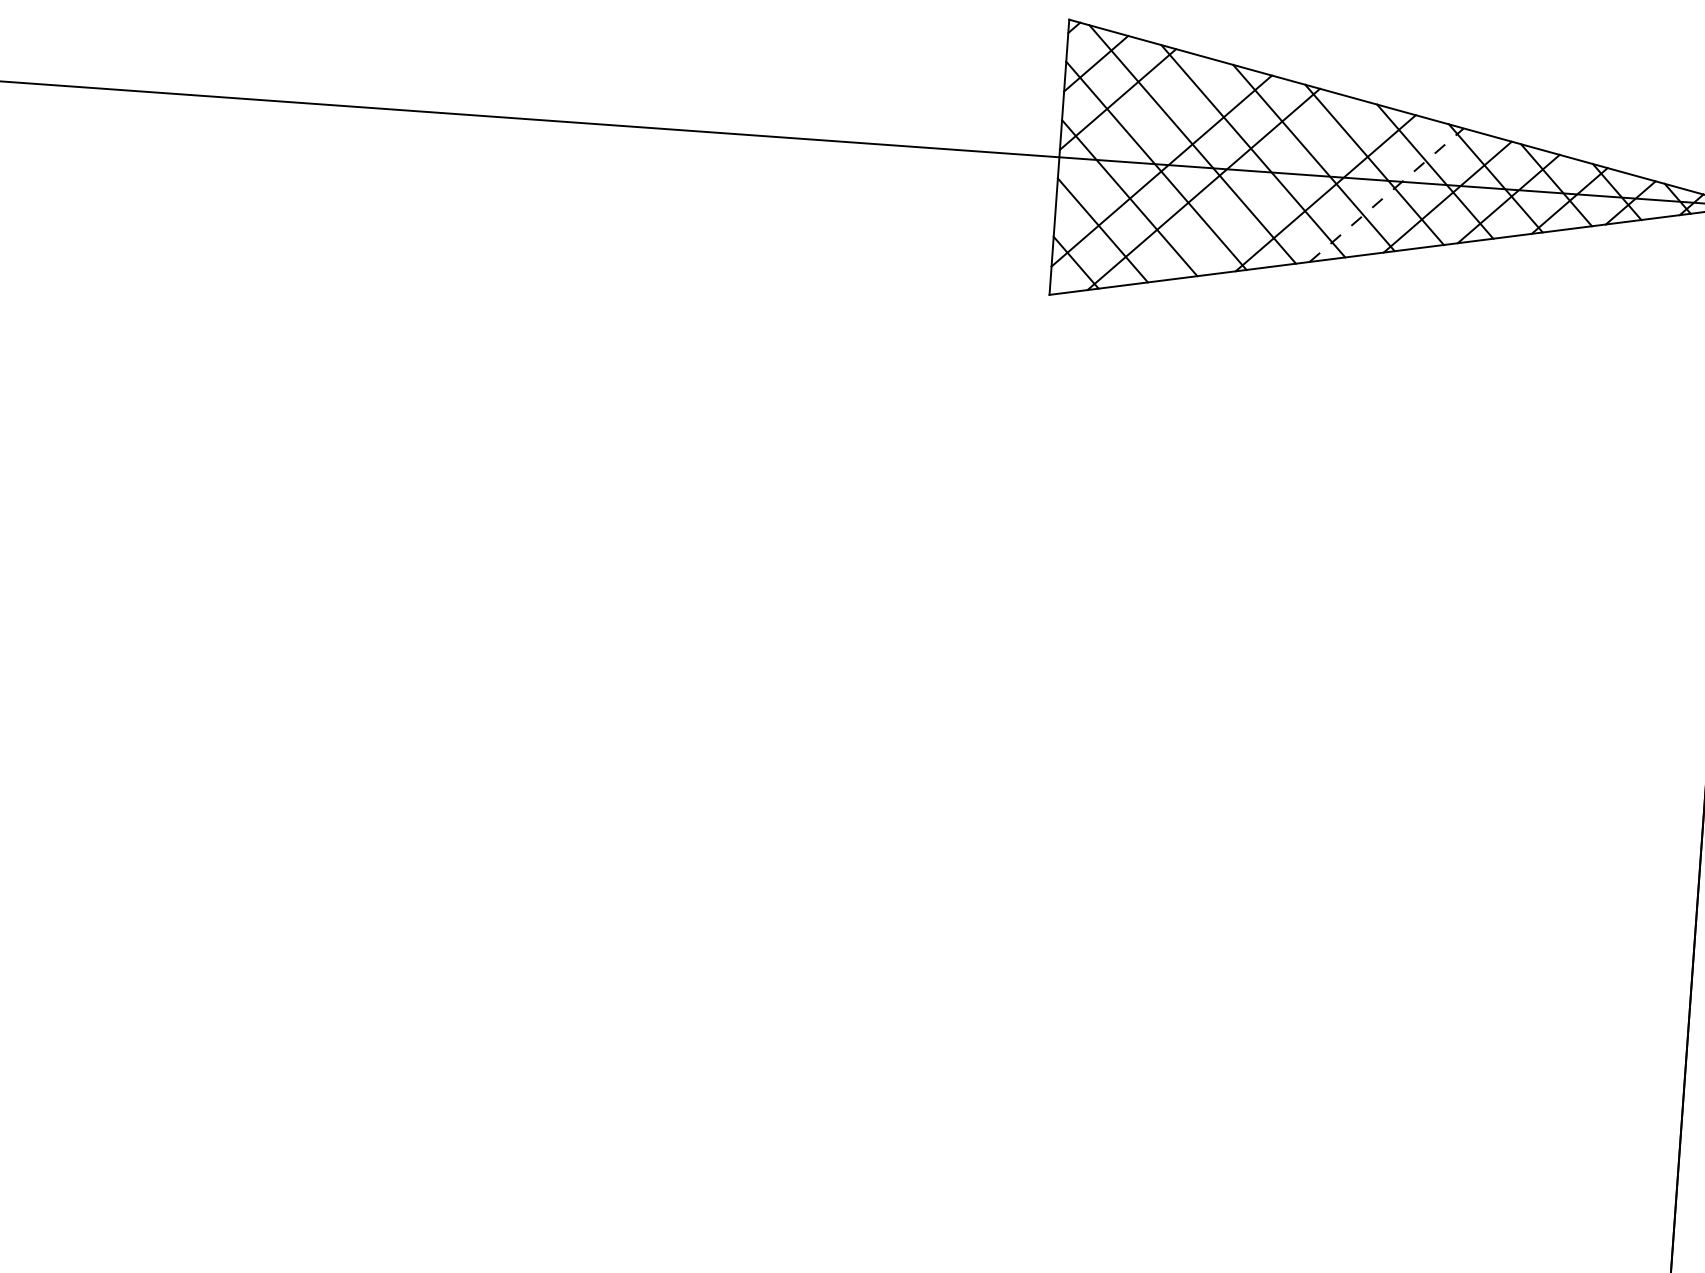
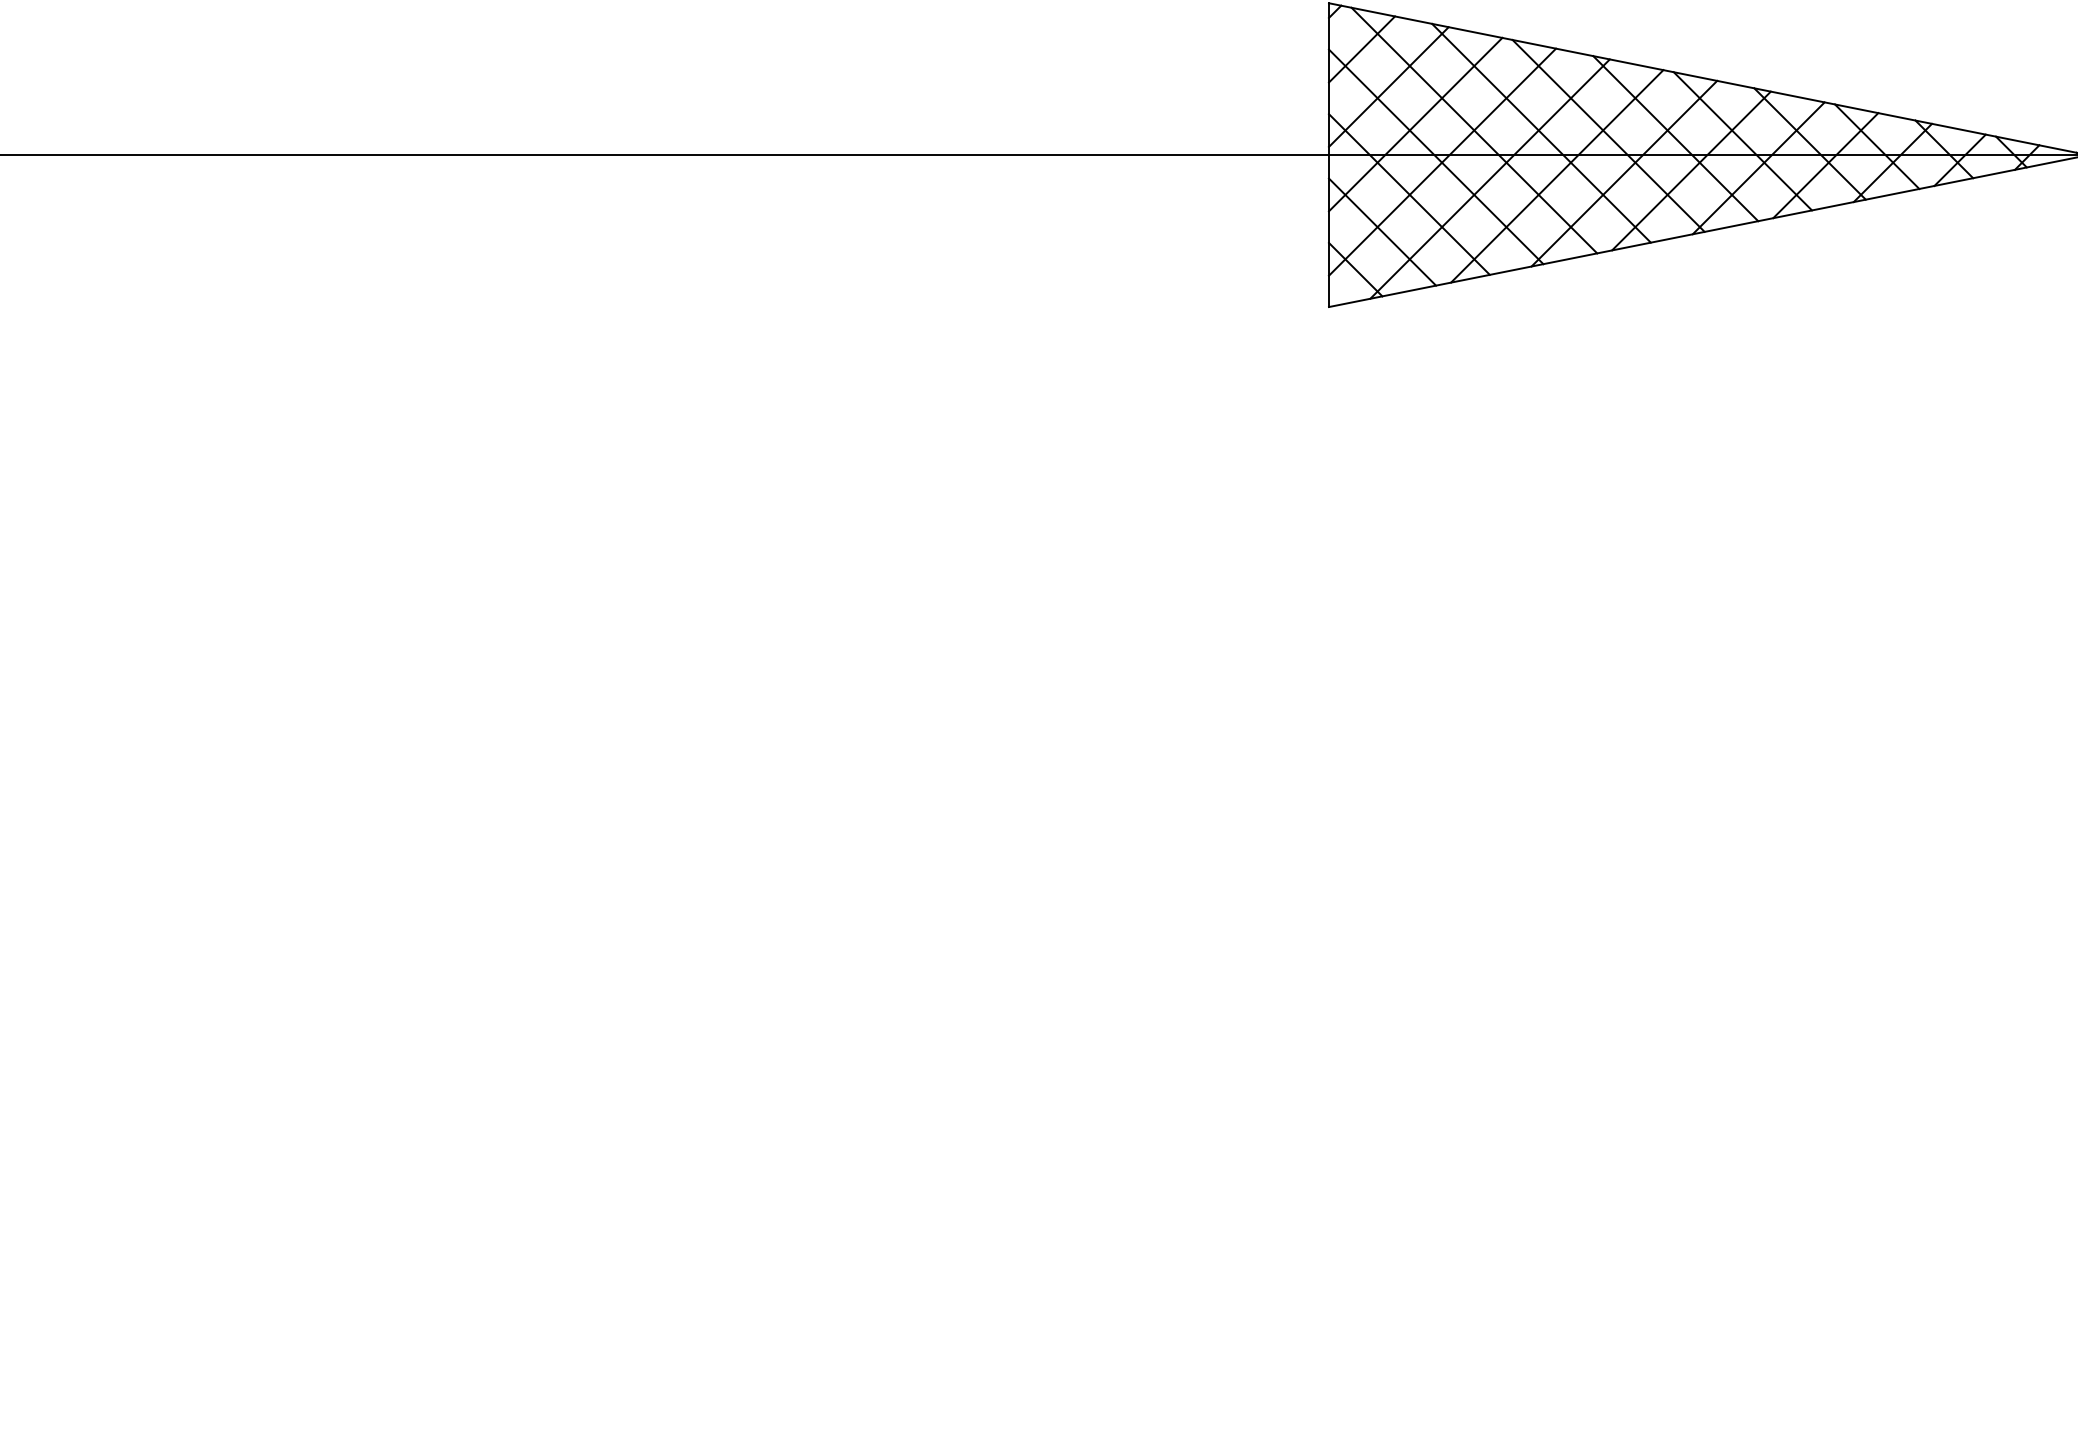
line: (1139, 135) -> (1415, 124), added
line: (1265, 191) -> (1557, 176), added
line: (1386, 194) -> (1691, 170), dashed -> solid

